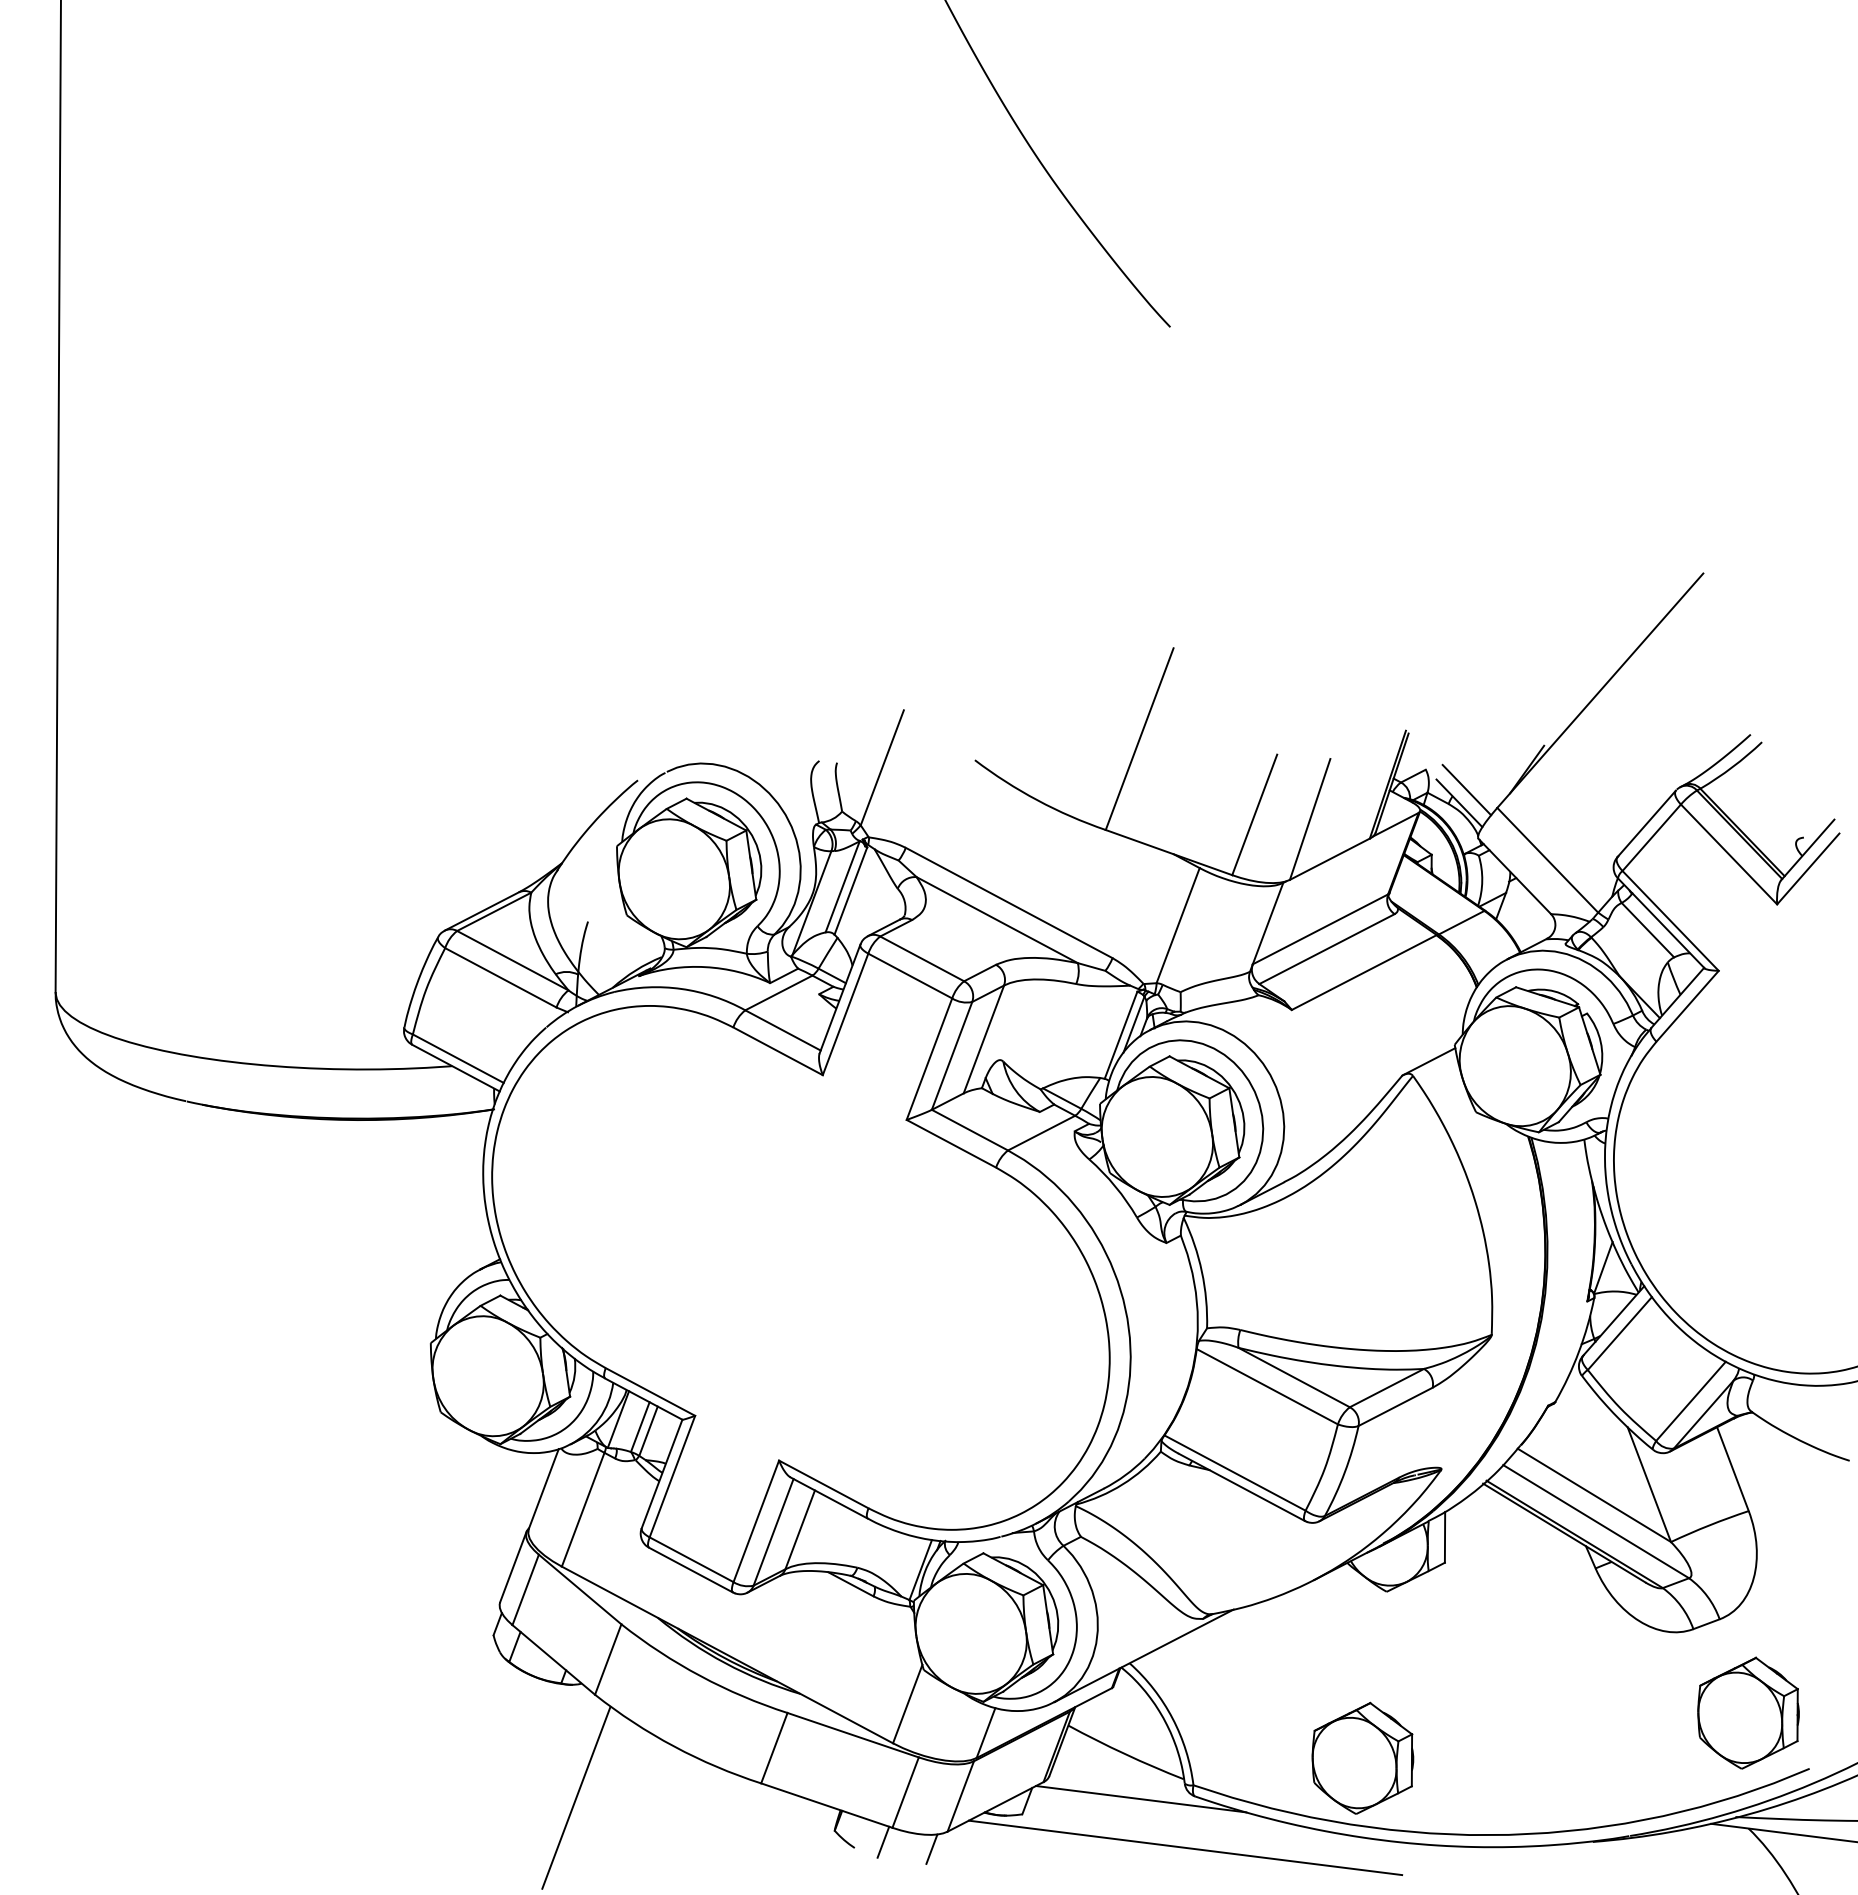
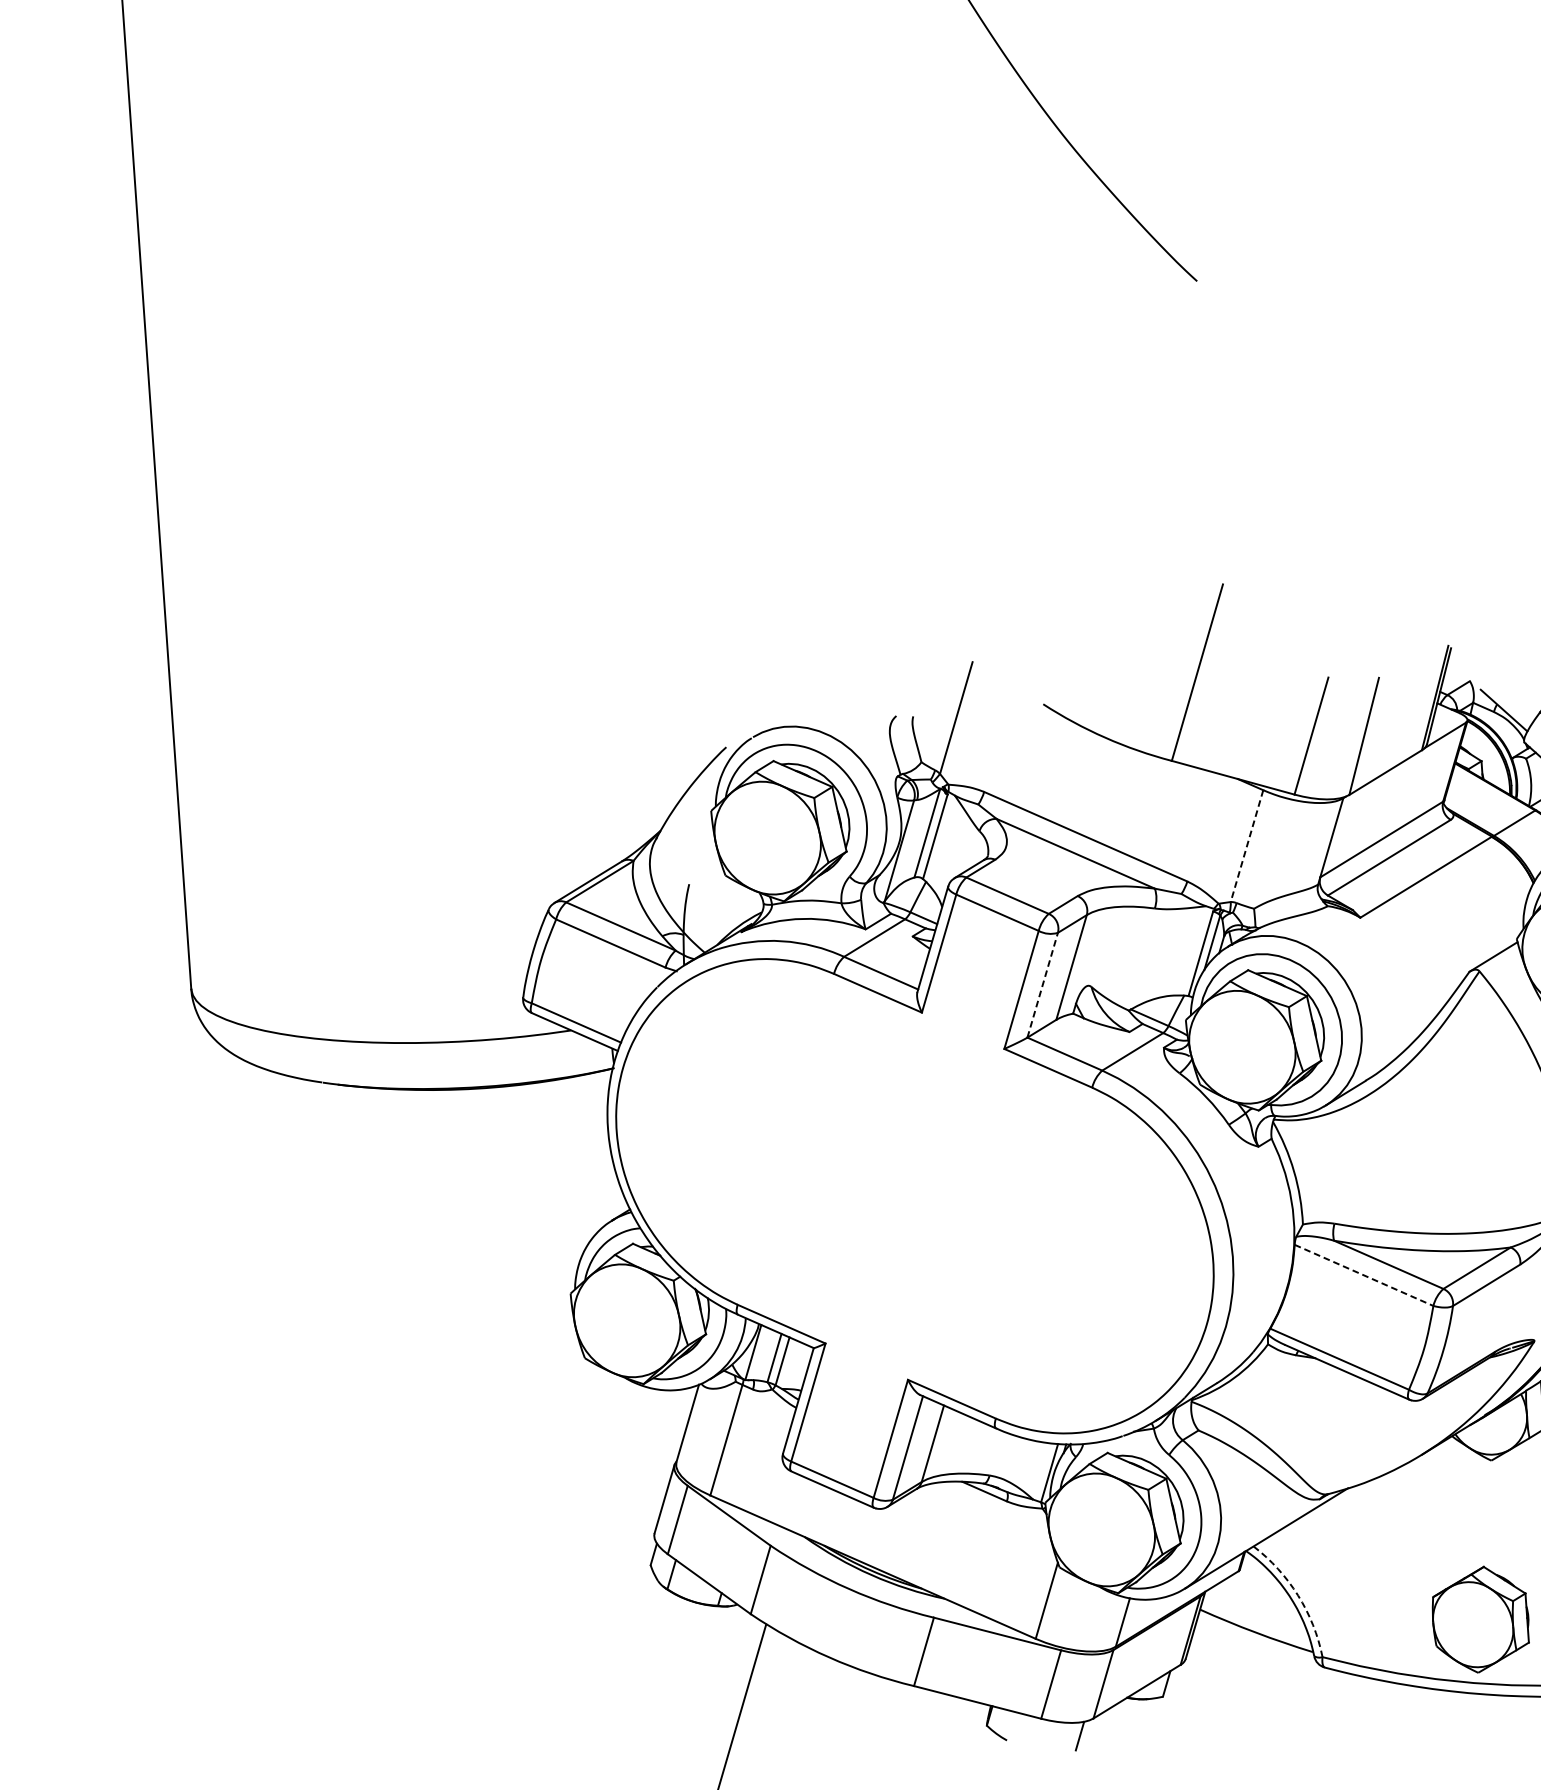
line: (1466, 789) -> (1509, 697), removed
line: (1177, 926) -> (1246, 846), solid -> dashed
line: (952, 1055) -> (1043, 984), solid -> dashed
line: (1267, 1386) -> (1364, 1275), solid -> dashed
arc: (1172, 1718) -> (1297, 1595), solid -> dashed
line: (1141, 1799) -> (1274, 1674), removed
line: (883, 1841) -> (1033, 1732), removed
line: (1185, 1847) -> (1319, 1716), removed

